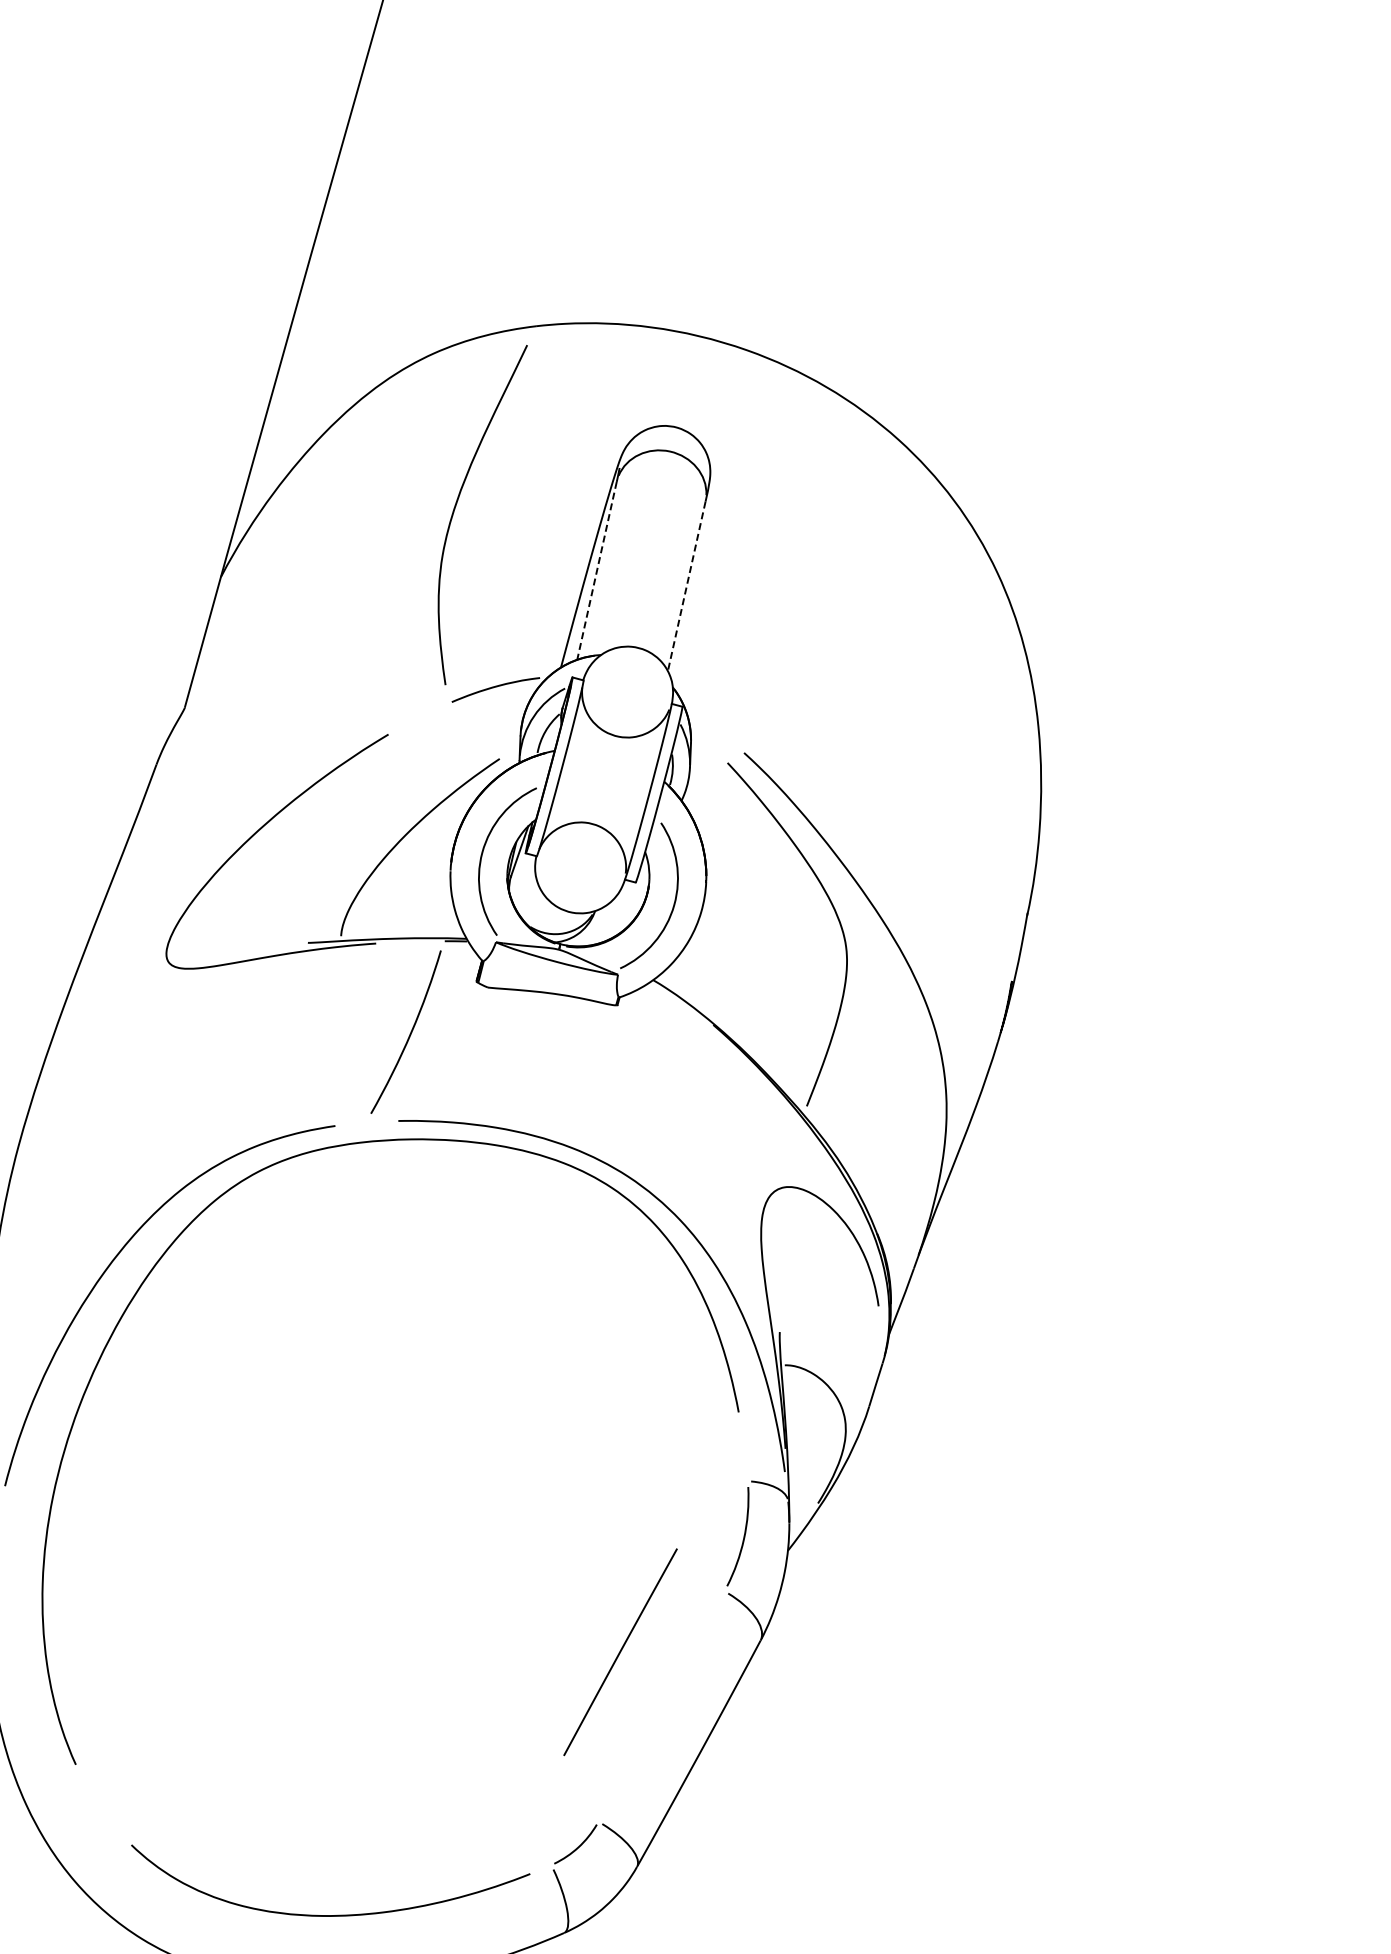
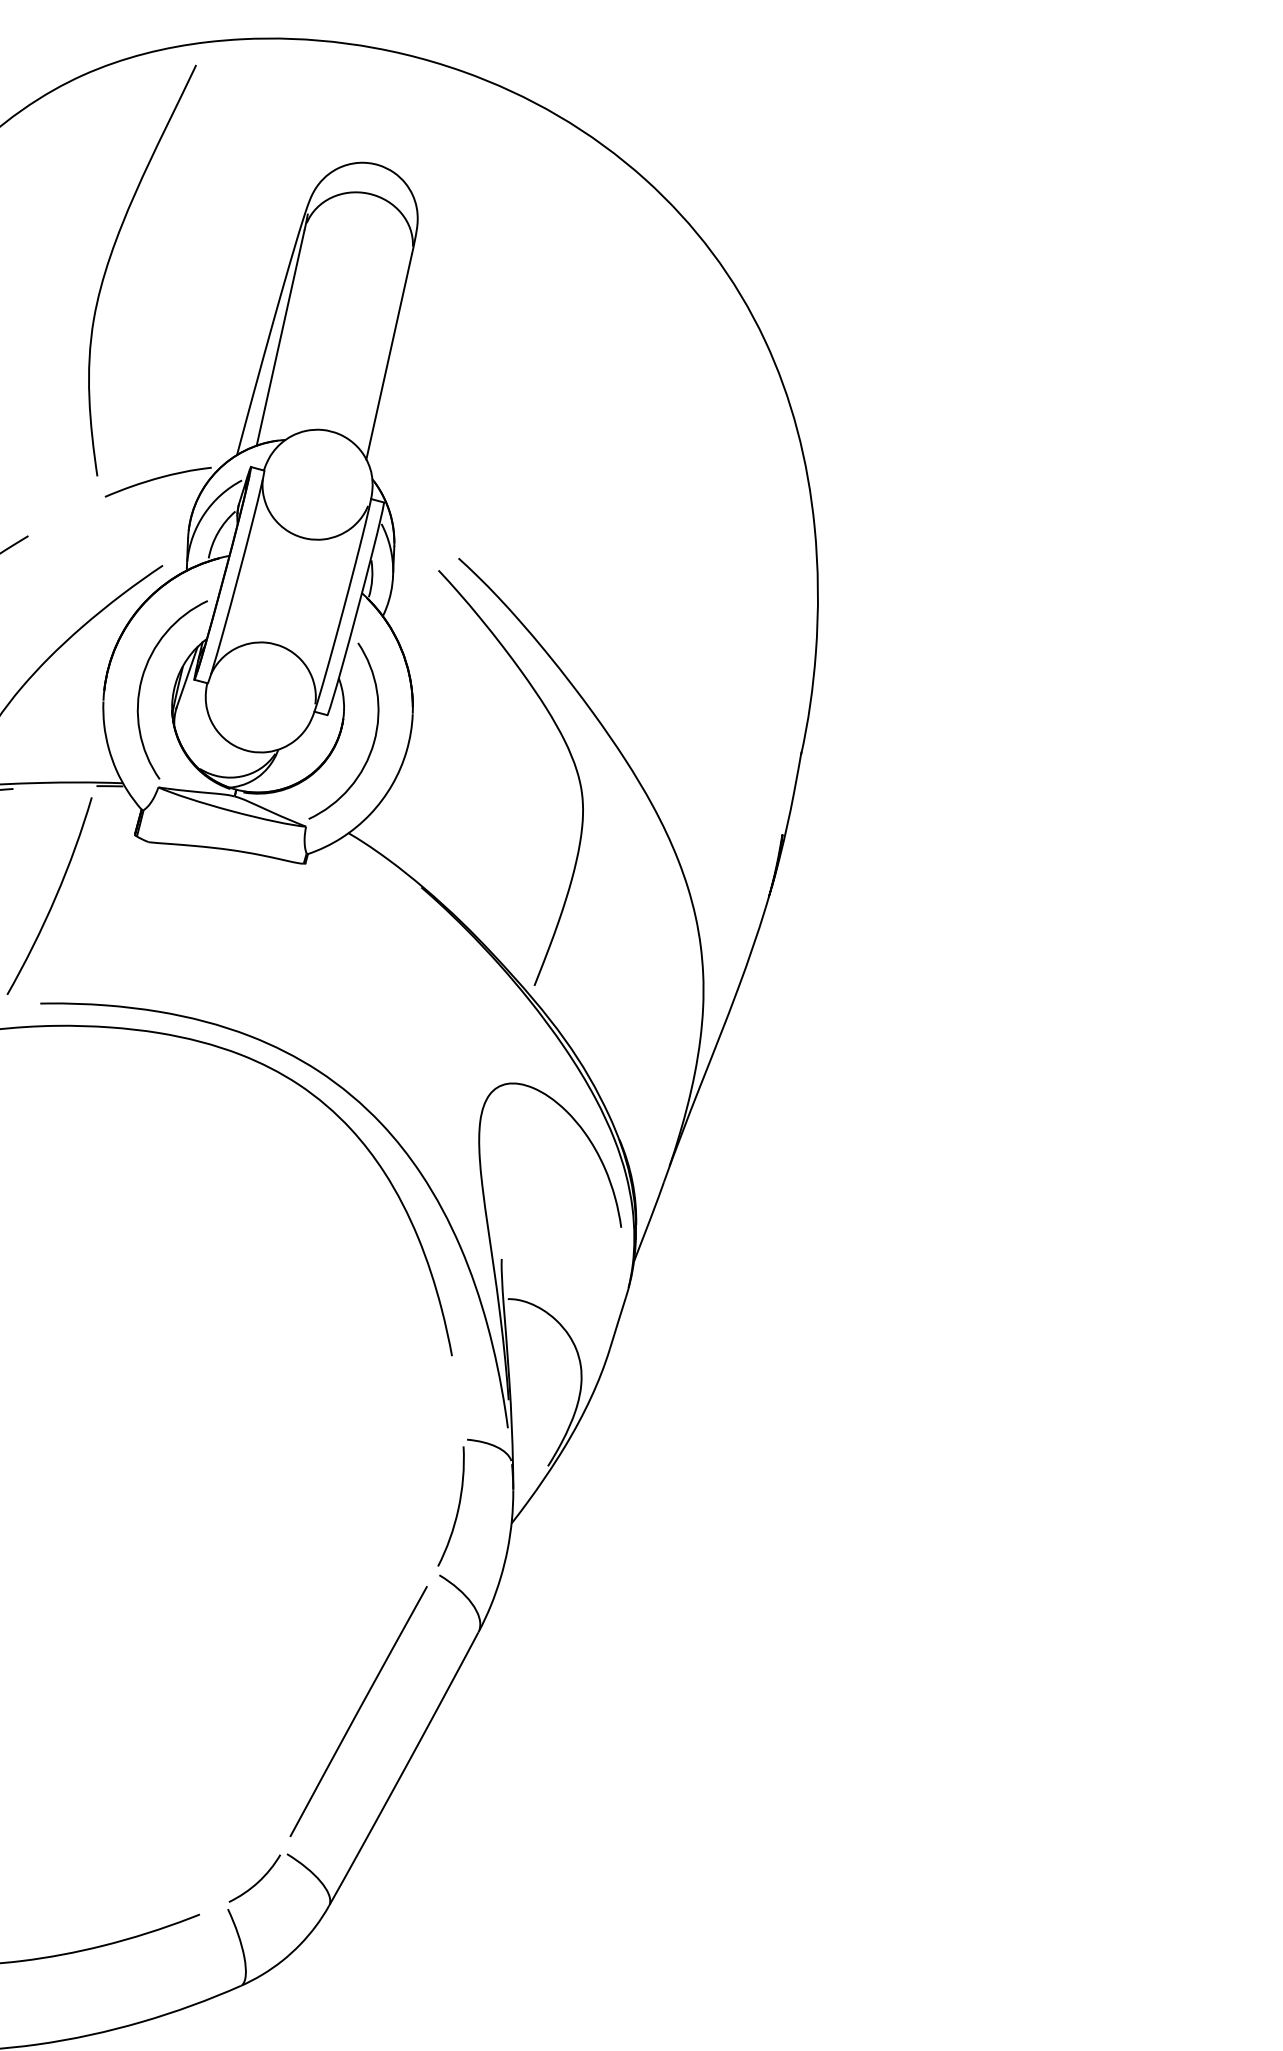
line: (596, 571) -> (279, 338), dashed -> solid
line: (686, 586) -> (388, 357), dashed -> solid
line: (620, 1652) -> (358, 1711), moved

